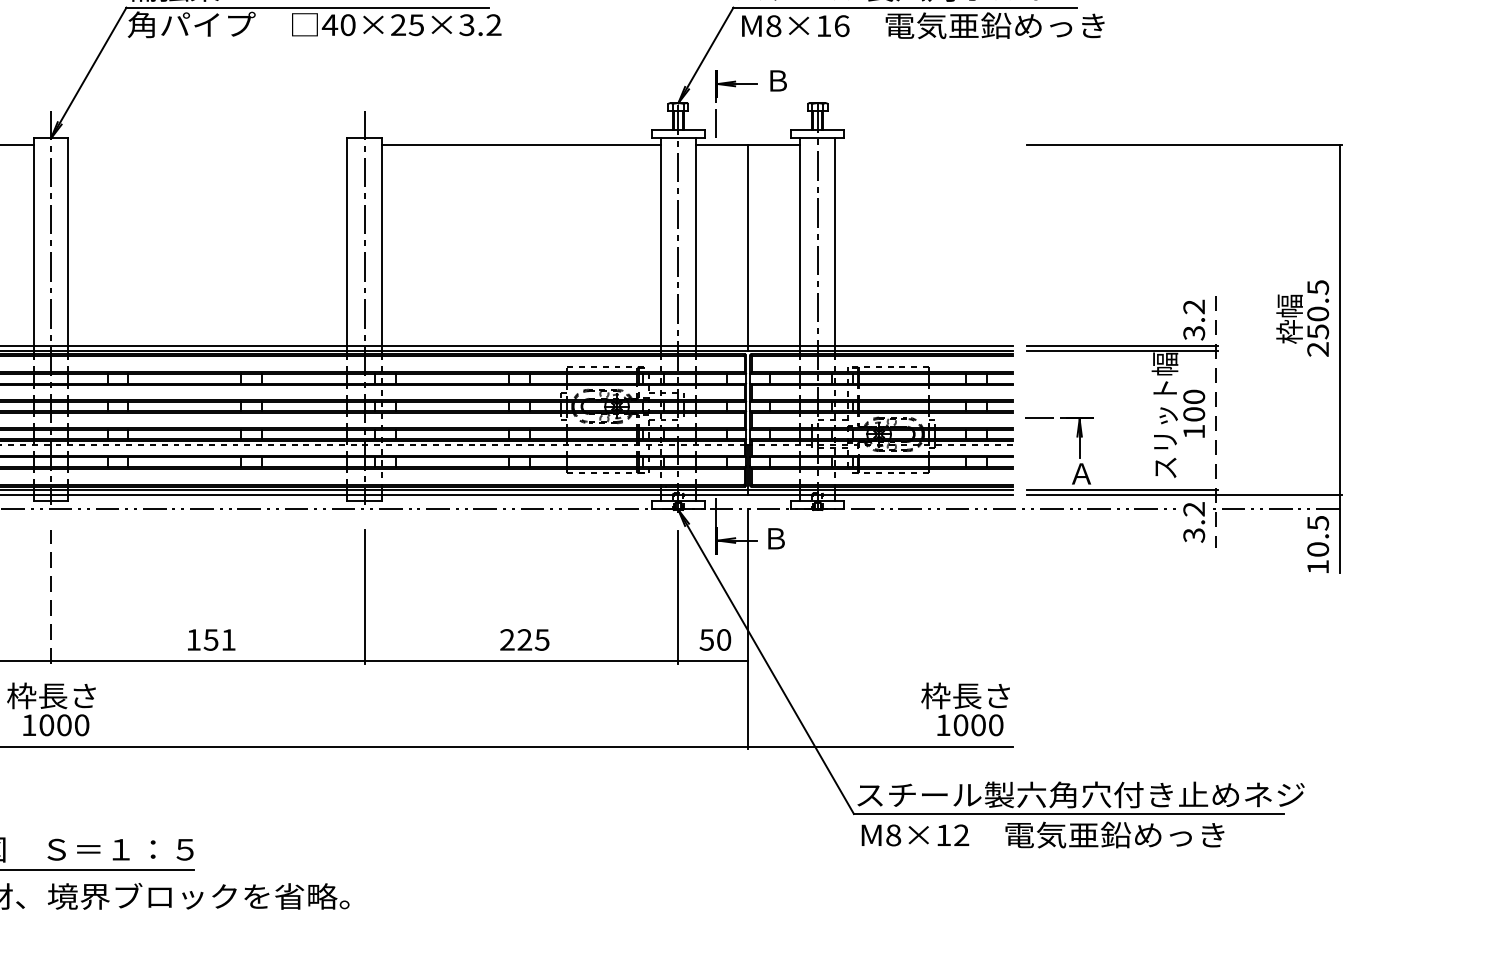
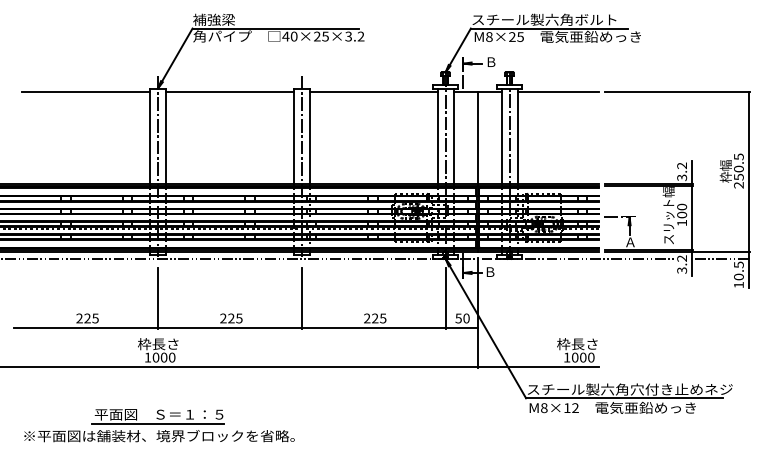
text: (832, 24) -> (516, 36), M8×16 -> M8×25
line: (207, 144) -> (229, 91), added
line: (924, 144) -> (558, 91), added
line: (1214, 421) -> (691, 218), dashed -> solid
line: (50, 596) -> (157, 298), dashed -> solid
text: (211, 639) -> (231, 318), 151 -> 225

